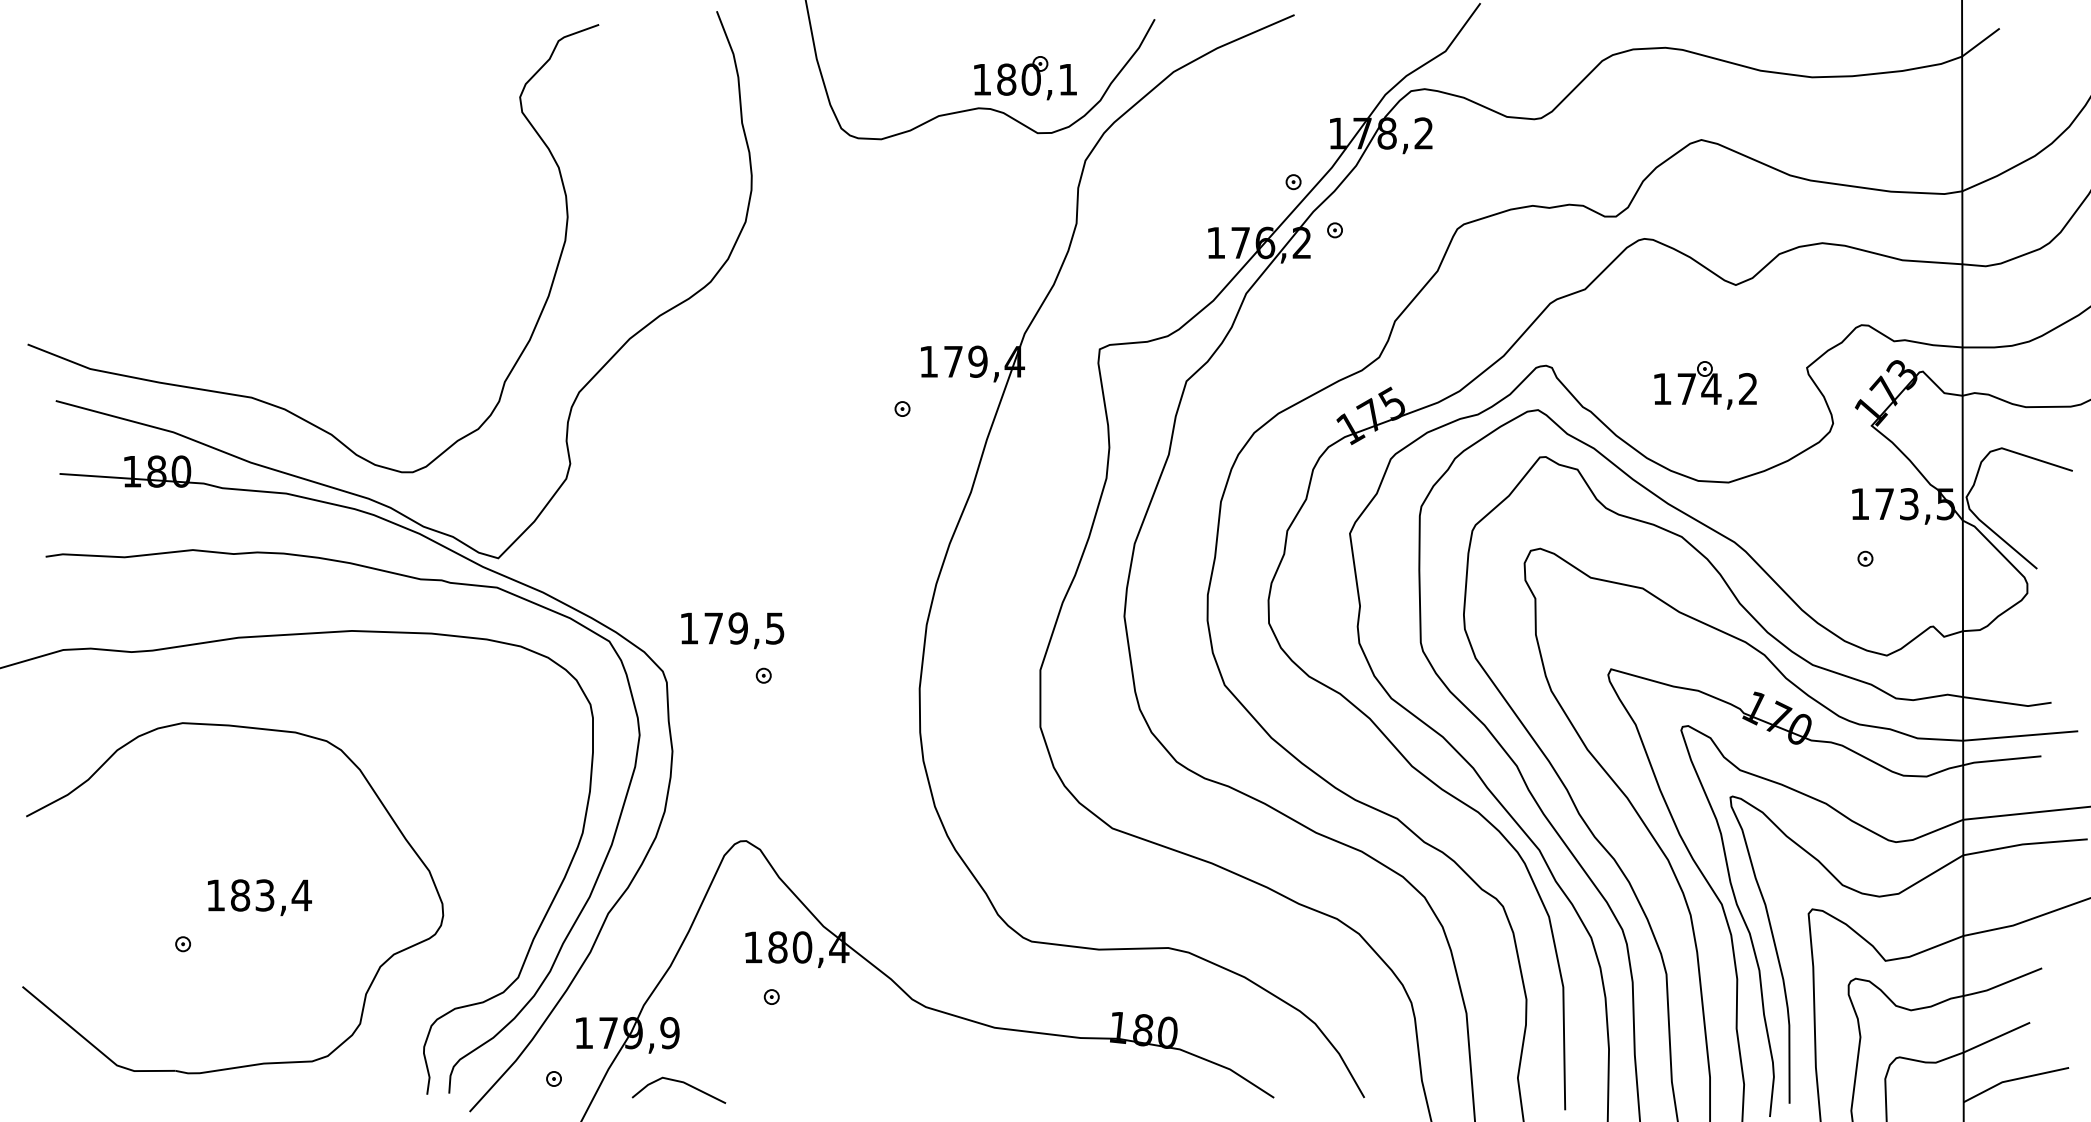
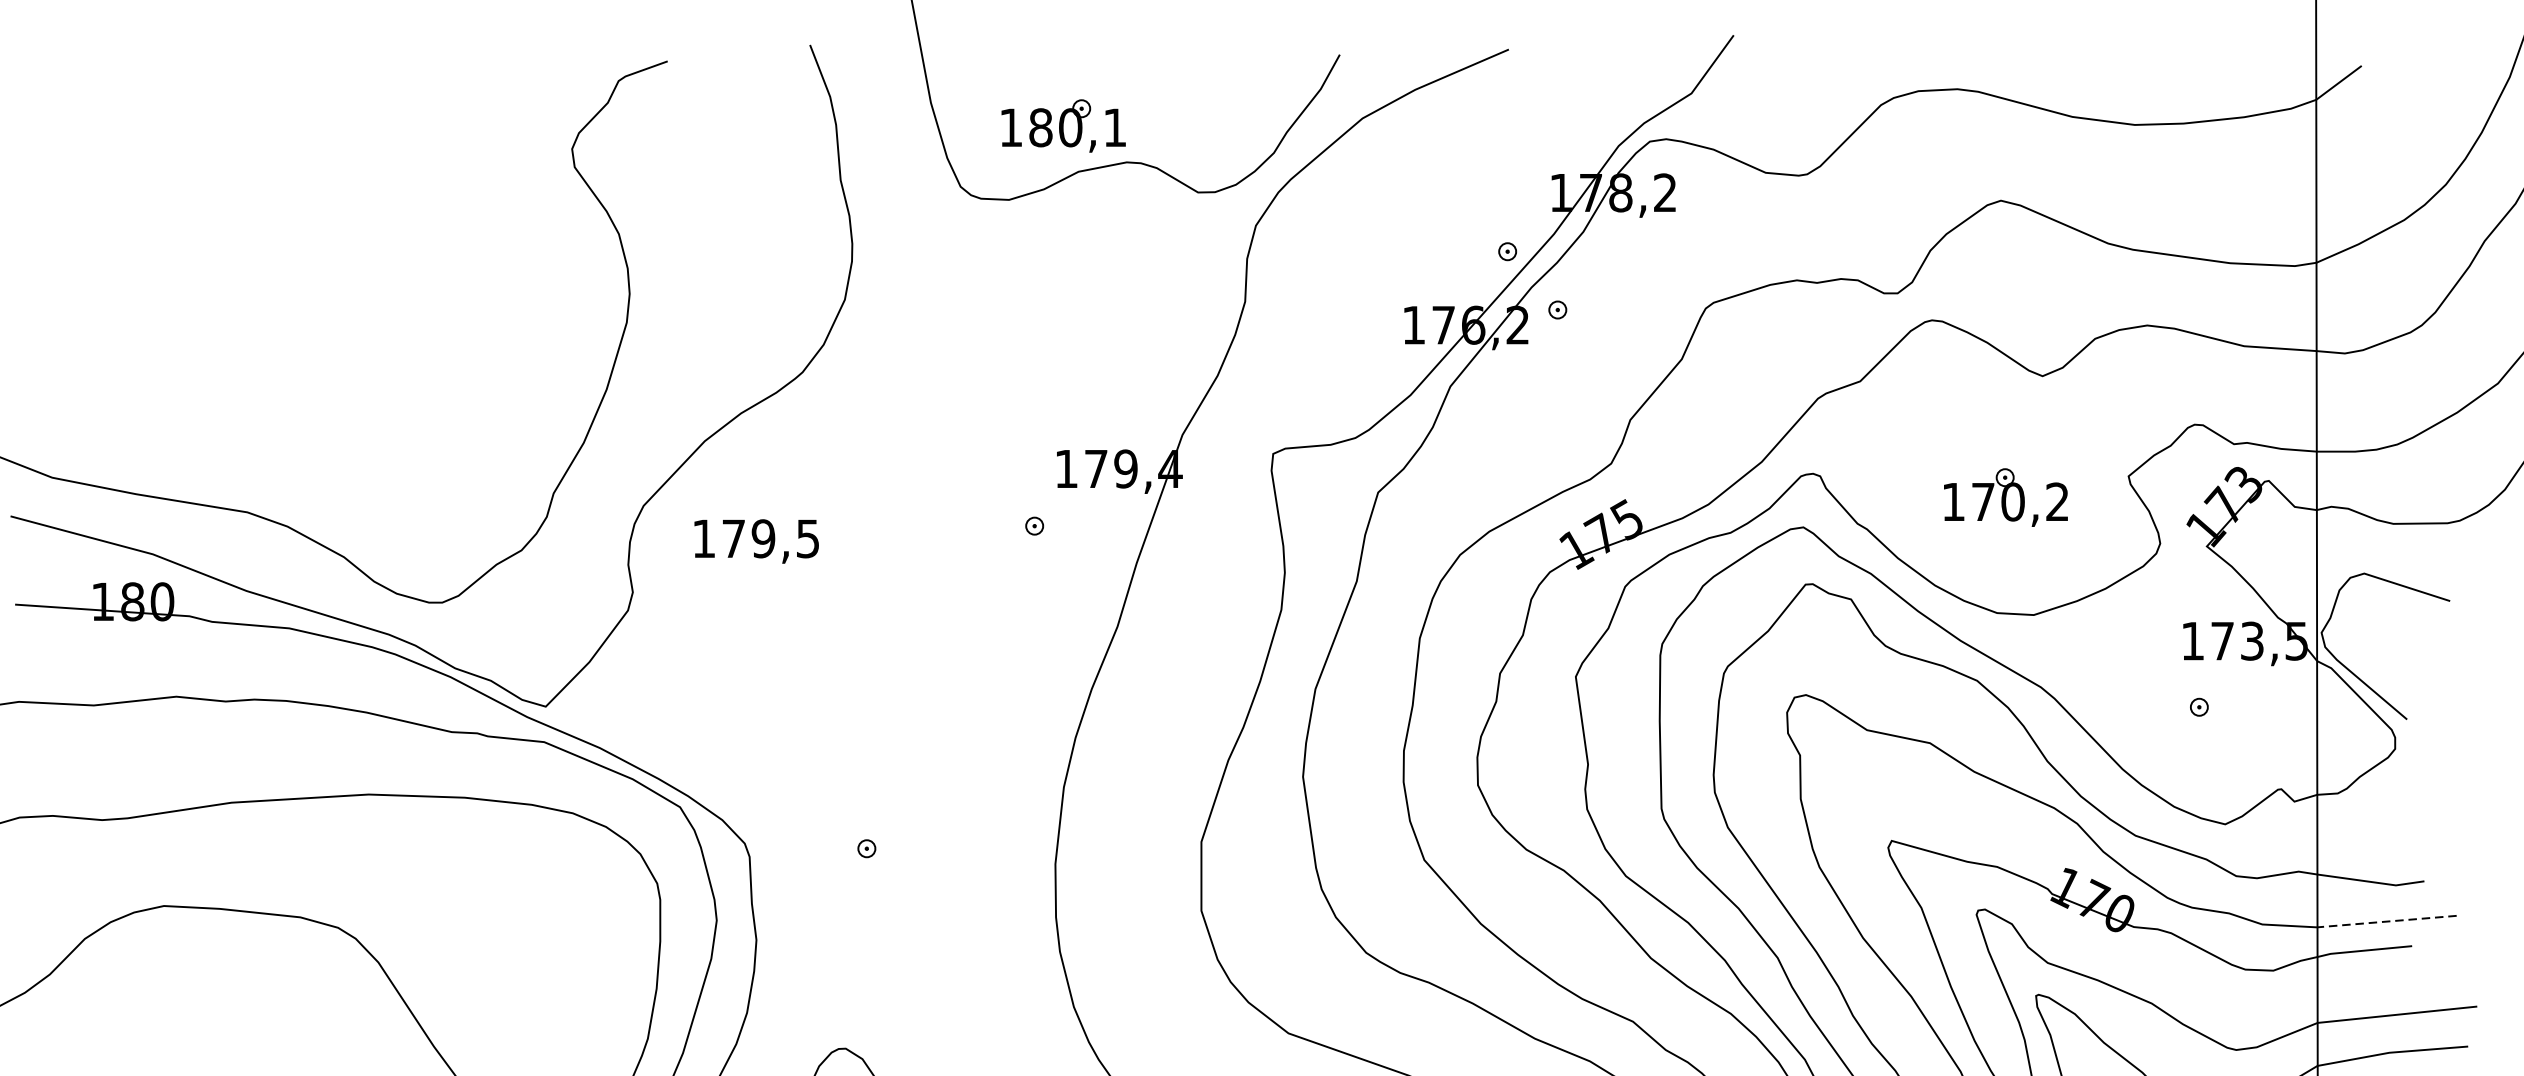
part: (1025, 78) -> (1063, 126), moved
text: (1711, 389) -> (2013, 502), 174,2 -> 170,2
text: (732, 630) -> (756, 541), moved
line: (2020, 736) -> (2386, 922), solid -> dashed

